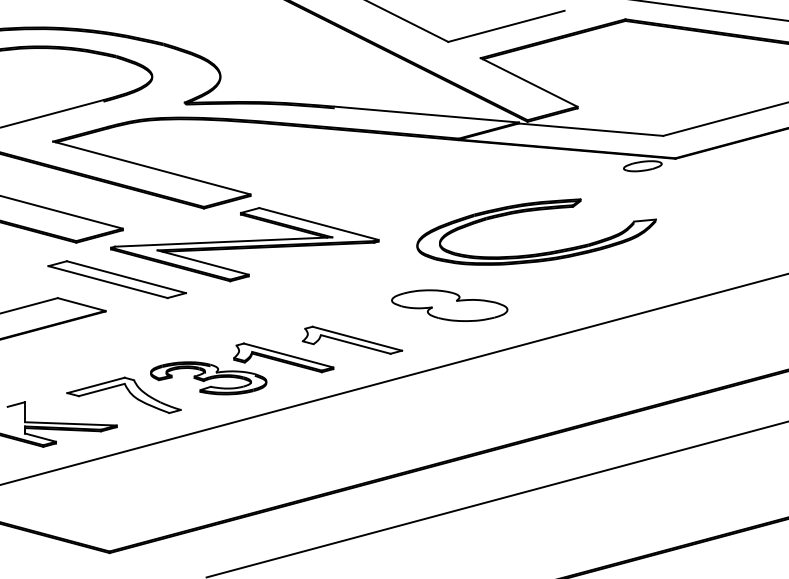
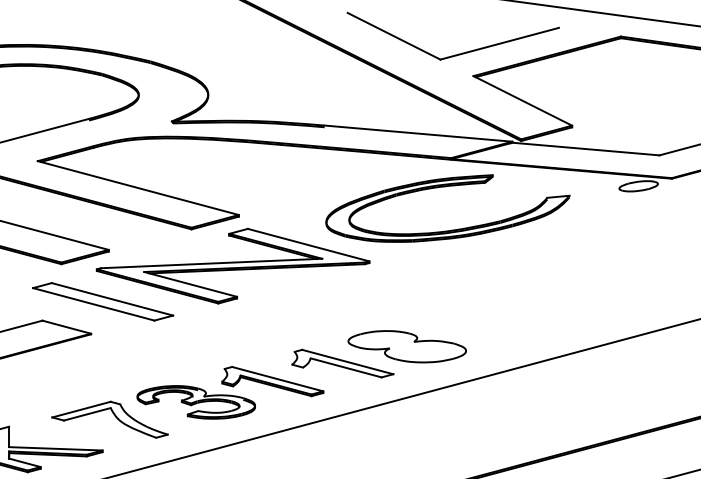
part: (534, 211) -> (445, 187), moved
part: (449, 305) -> (407, 346), moved

